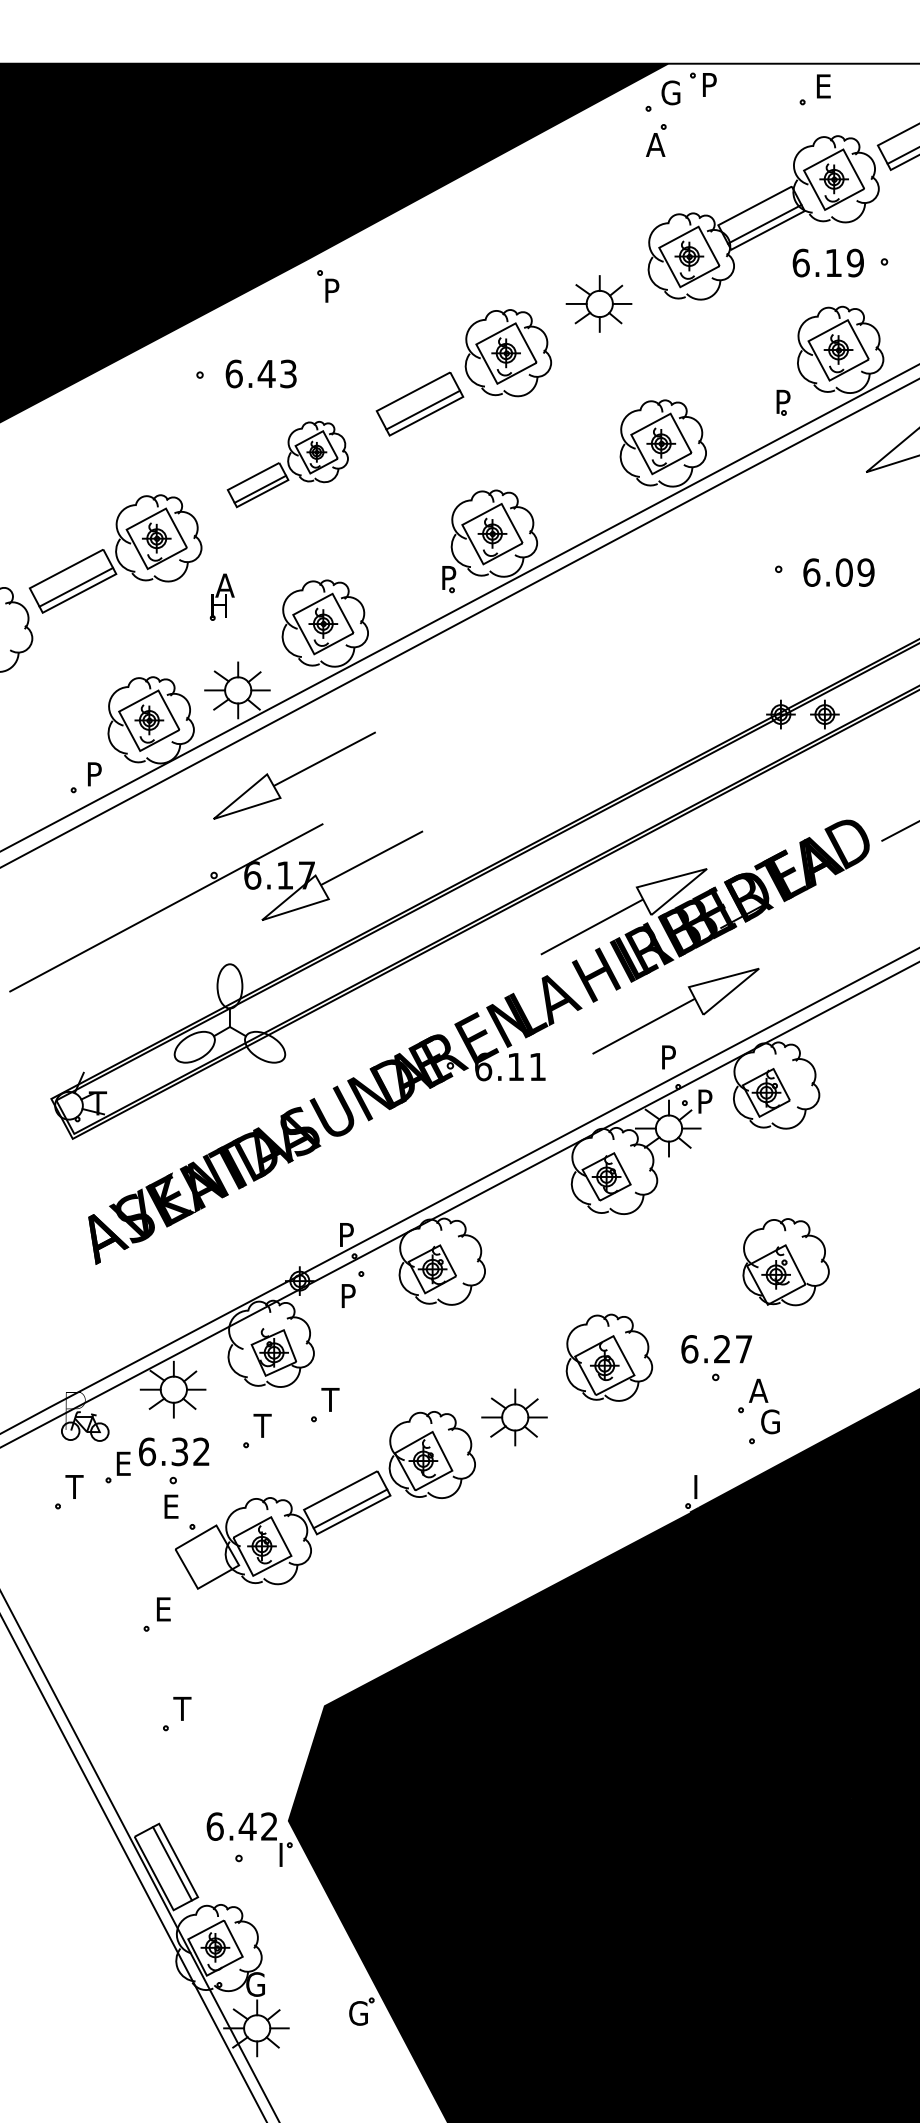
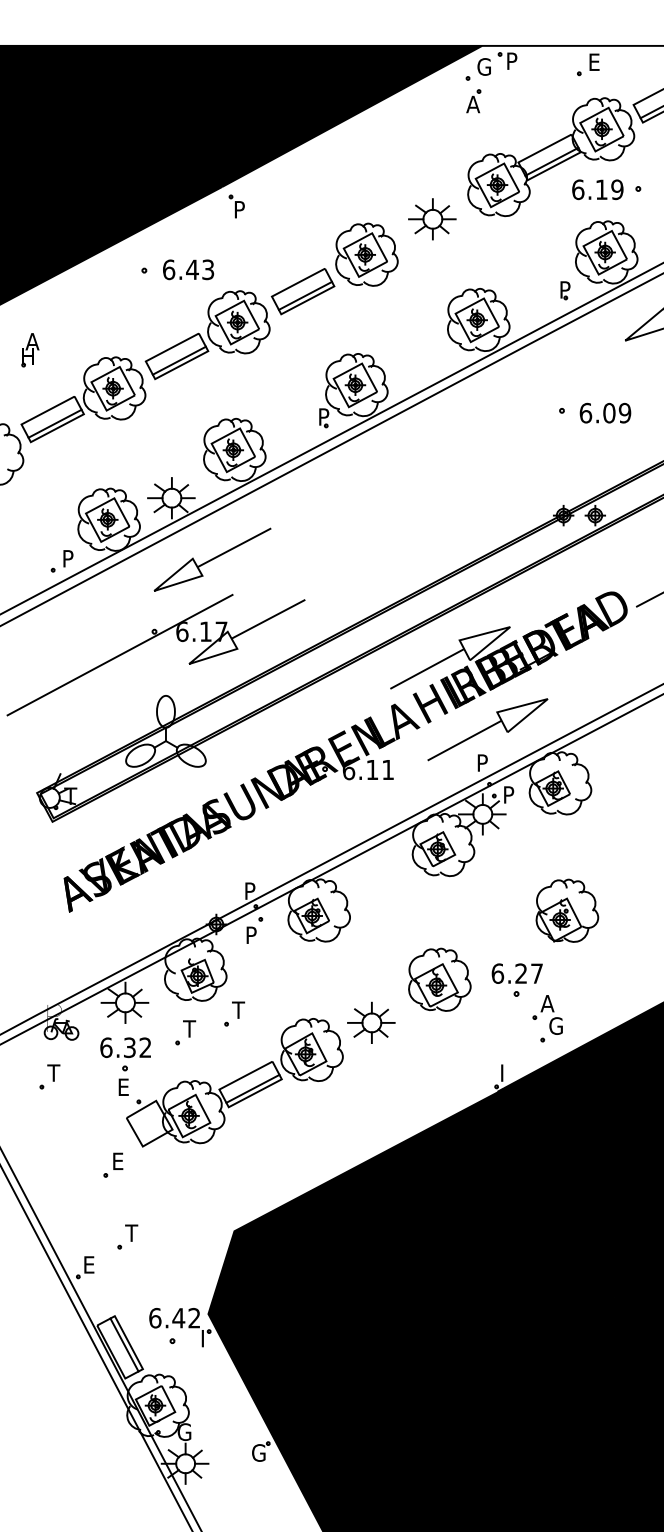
part: (287, 464) -> (207, 335), size x1.43
part: (221, 596) -> (29, 349), moved
part: (117, 1467) -> (84, 1267), moved

